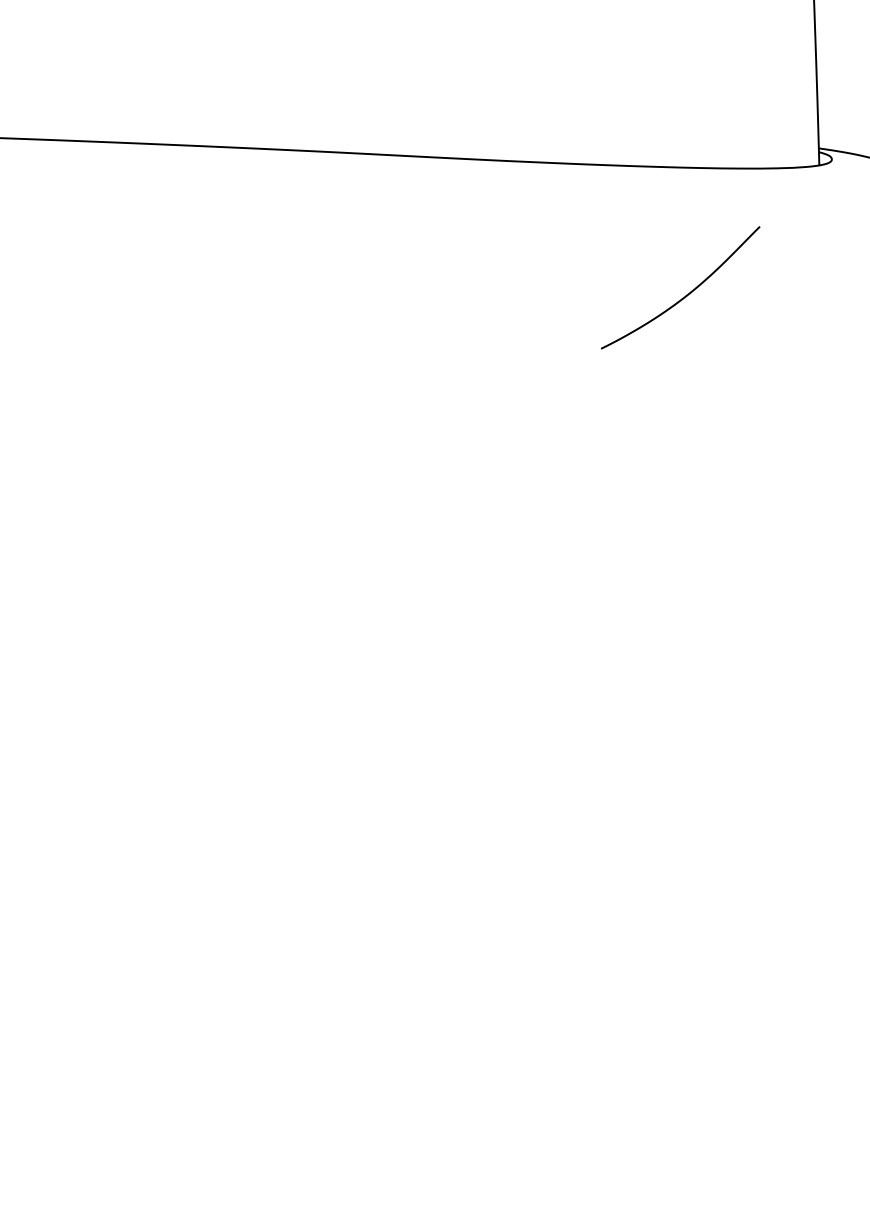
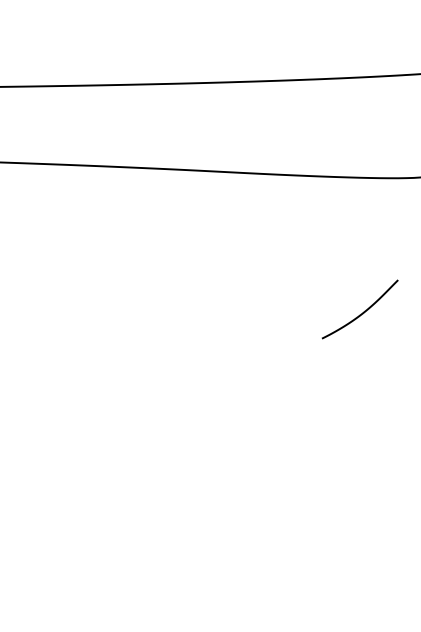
curve: (687, 292) -> (363, 311), moved

